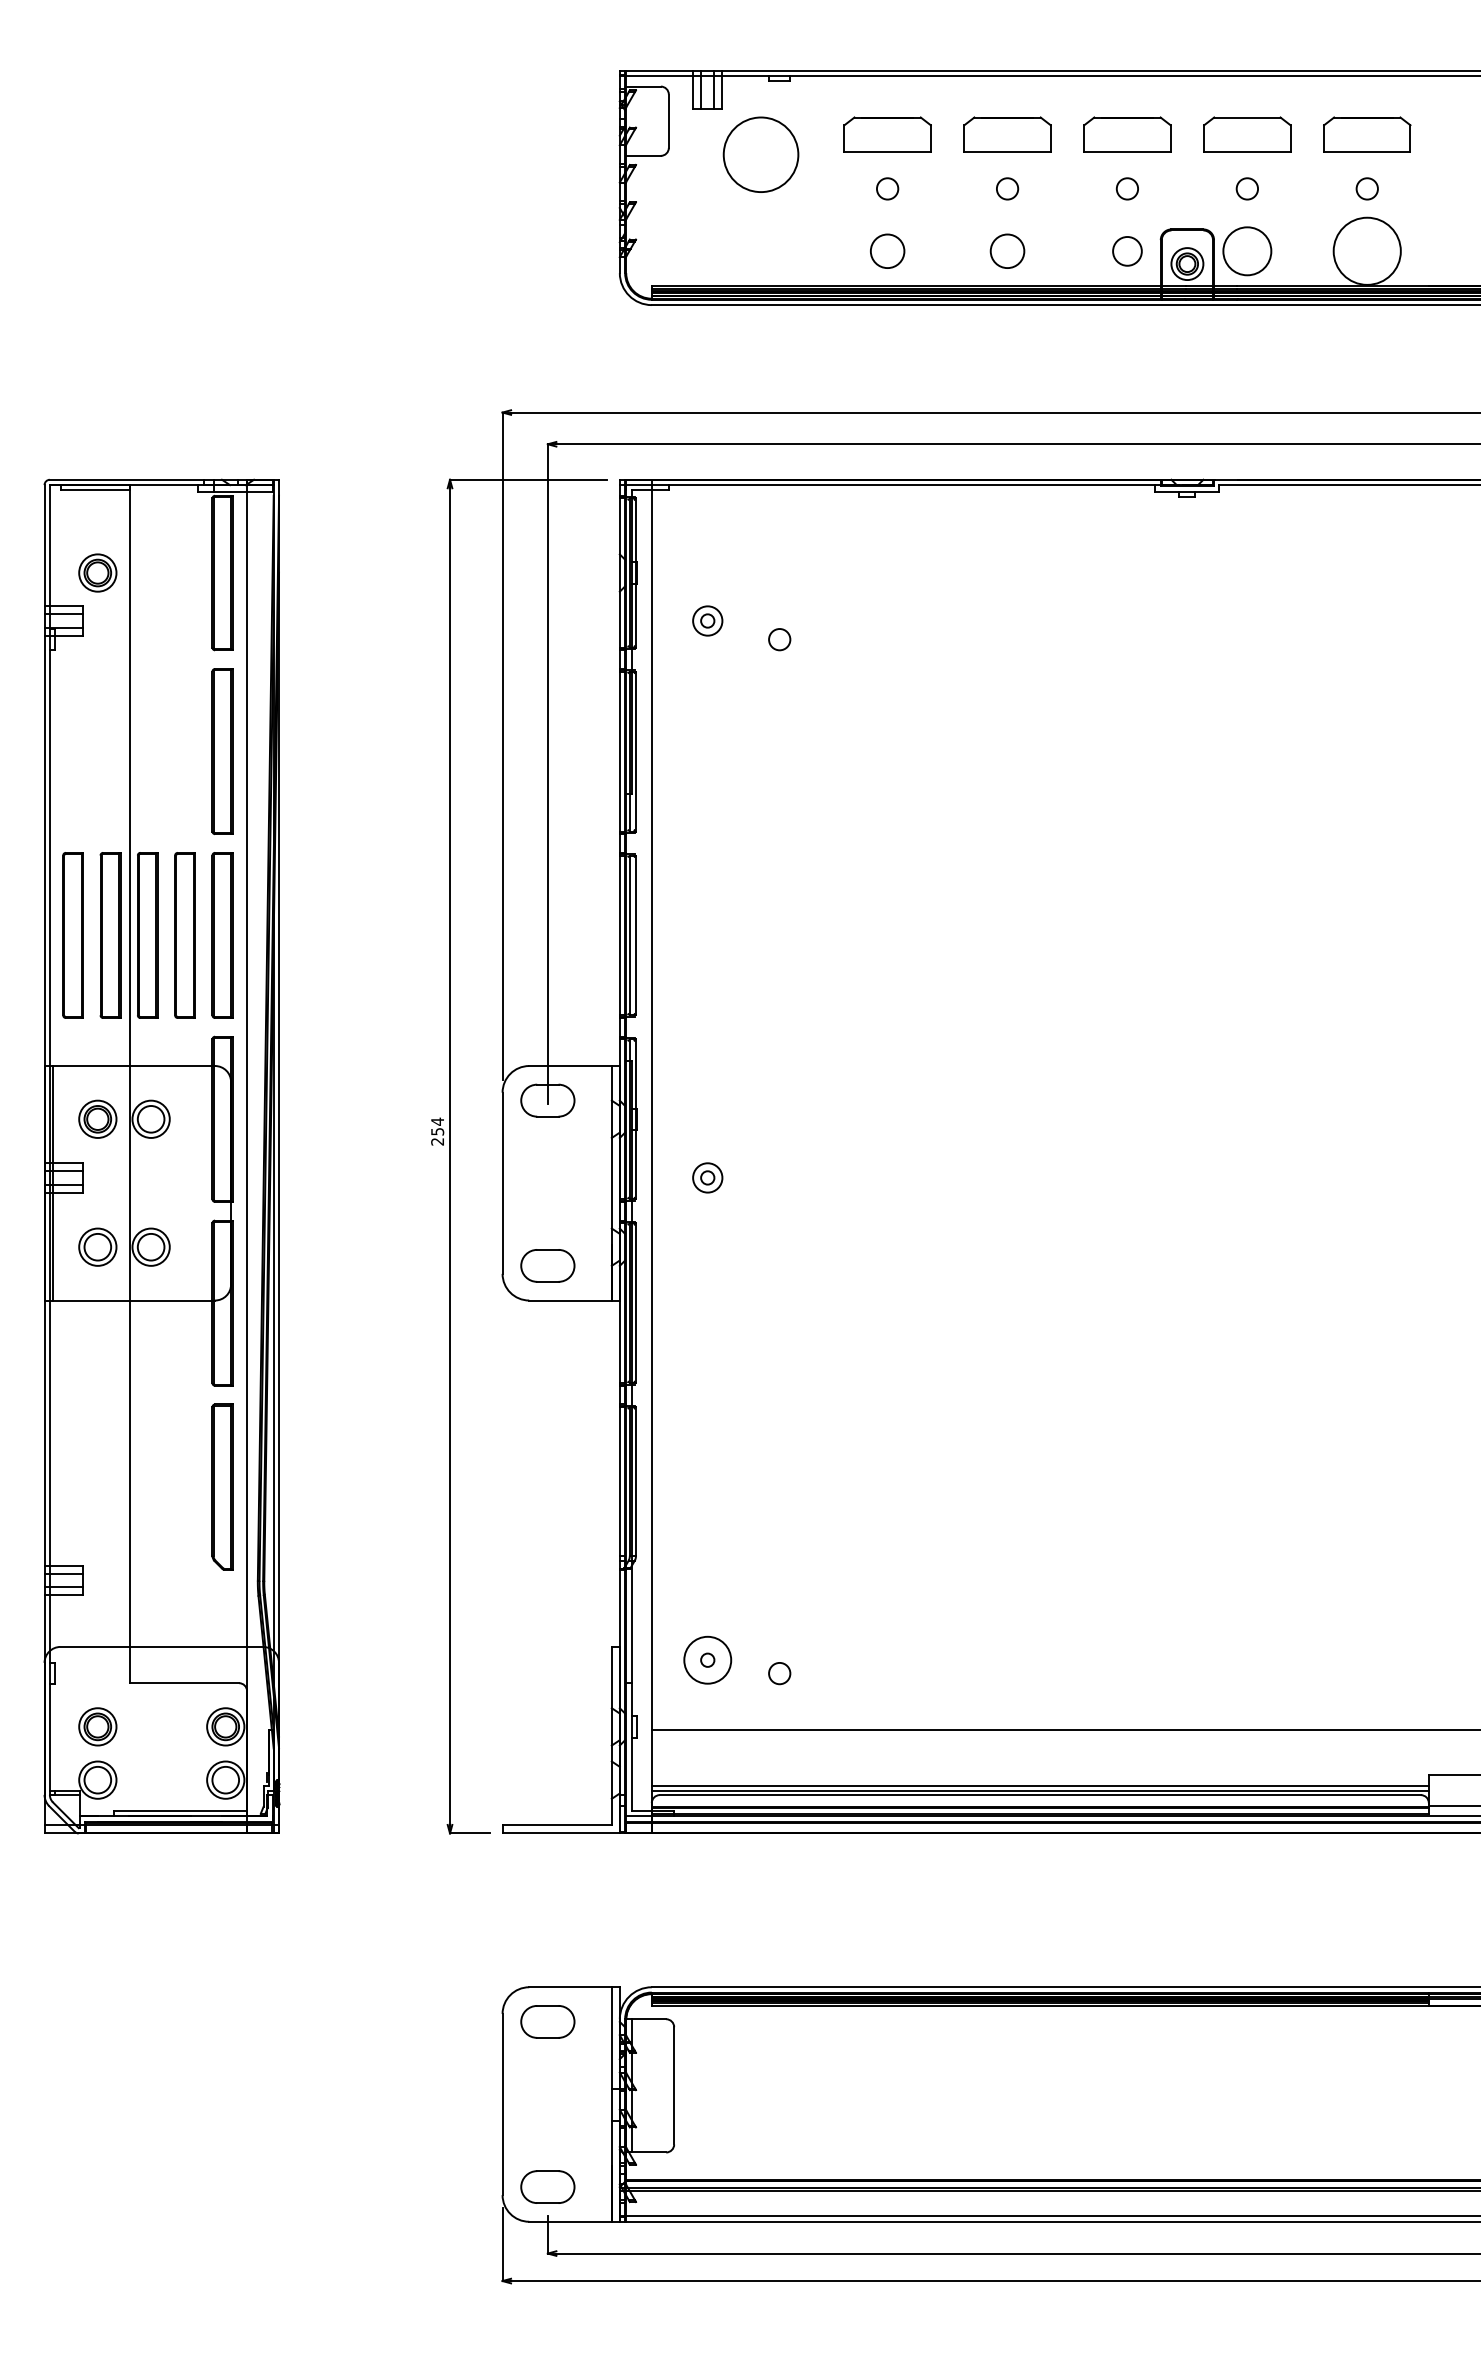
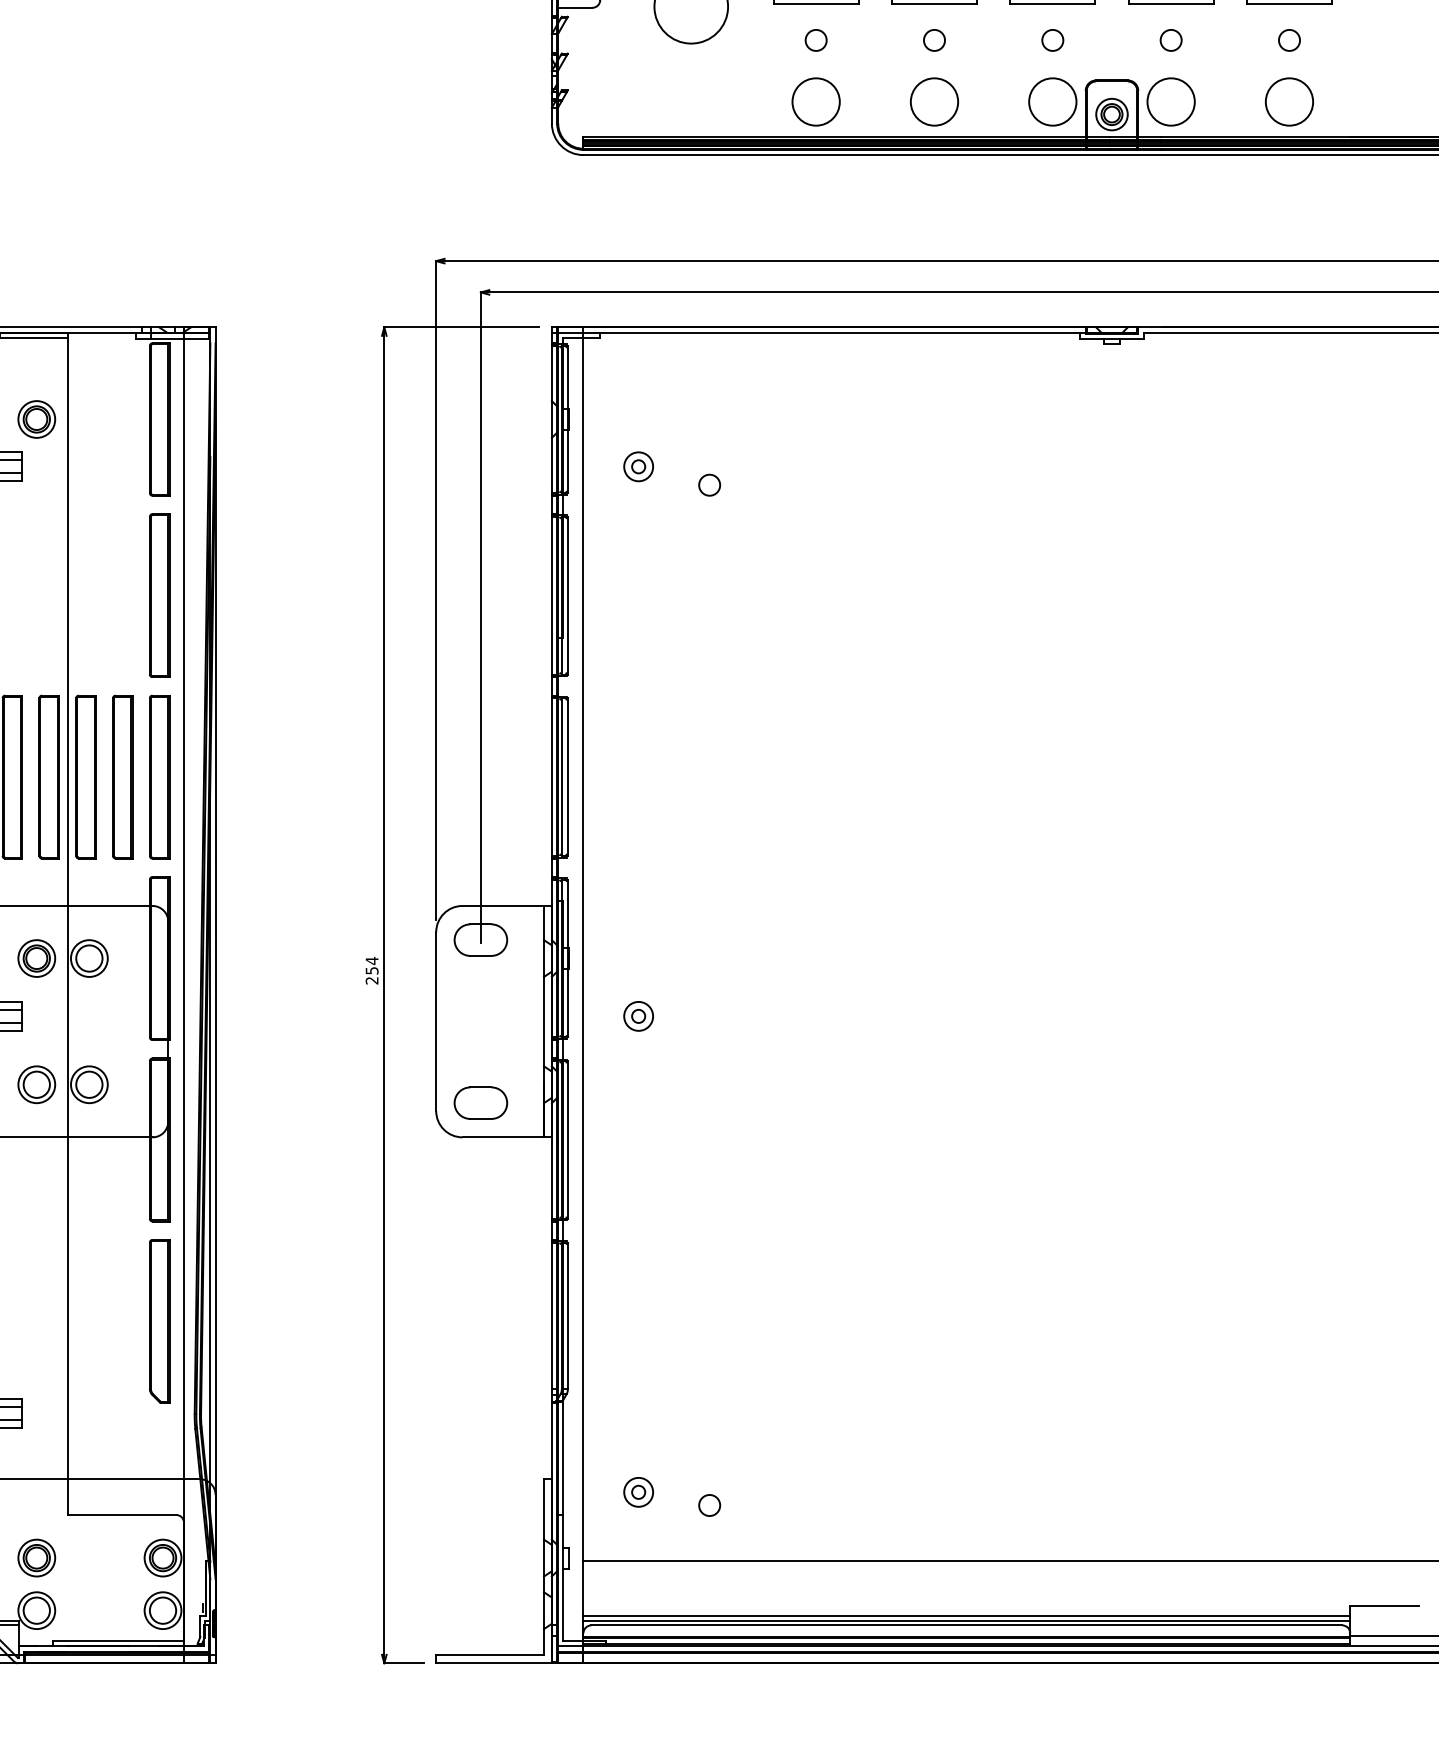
circle: (887, 251) -> (816, 102), size x1.43
circle: (1007, 251) -> (934, 102), size x1.43
circle: (1127, 251) -> (1052, 102), size x1.67
circle: (1367, 251) -> (1289, 102), size x0.71
circle: (707, 1659) -> (638, 1491), size x0.62

